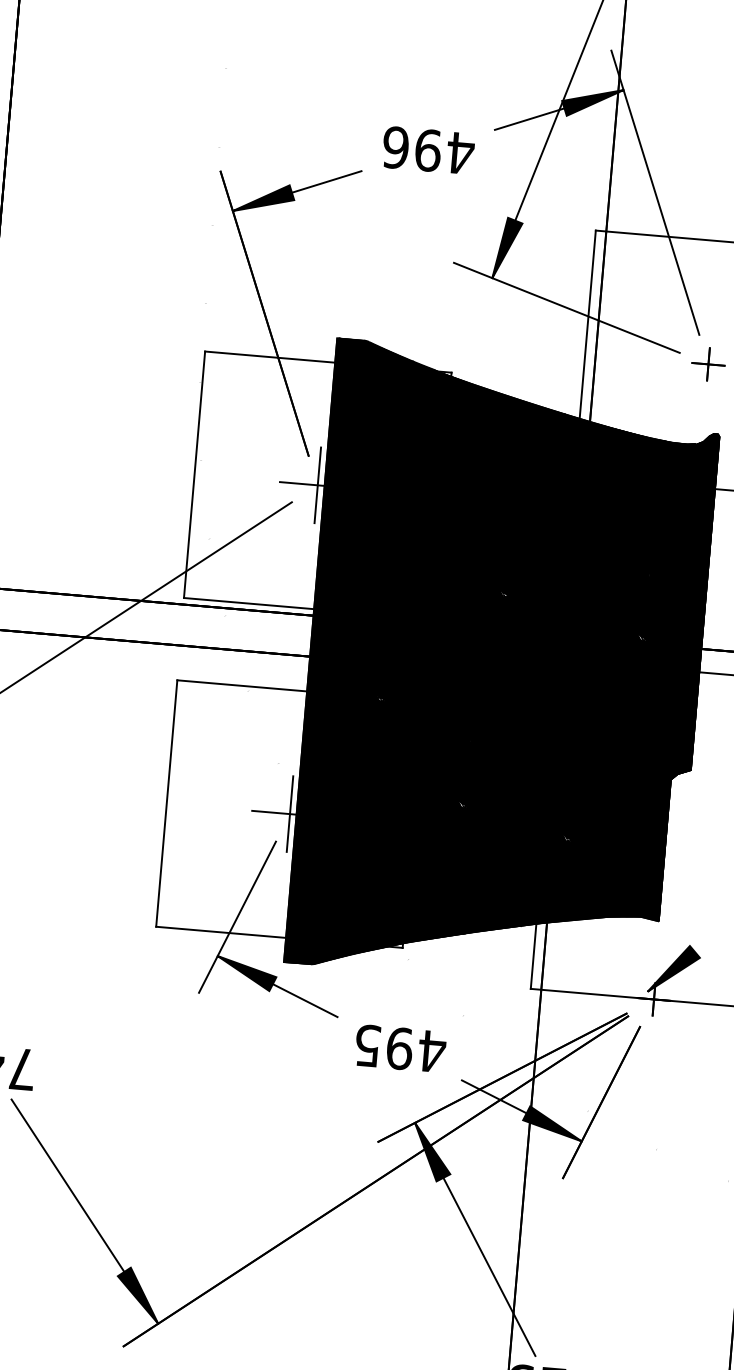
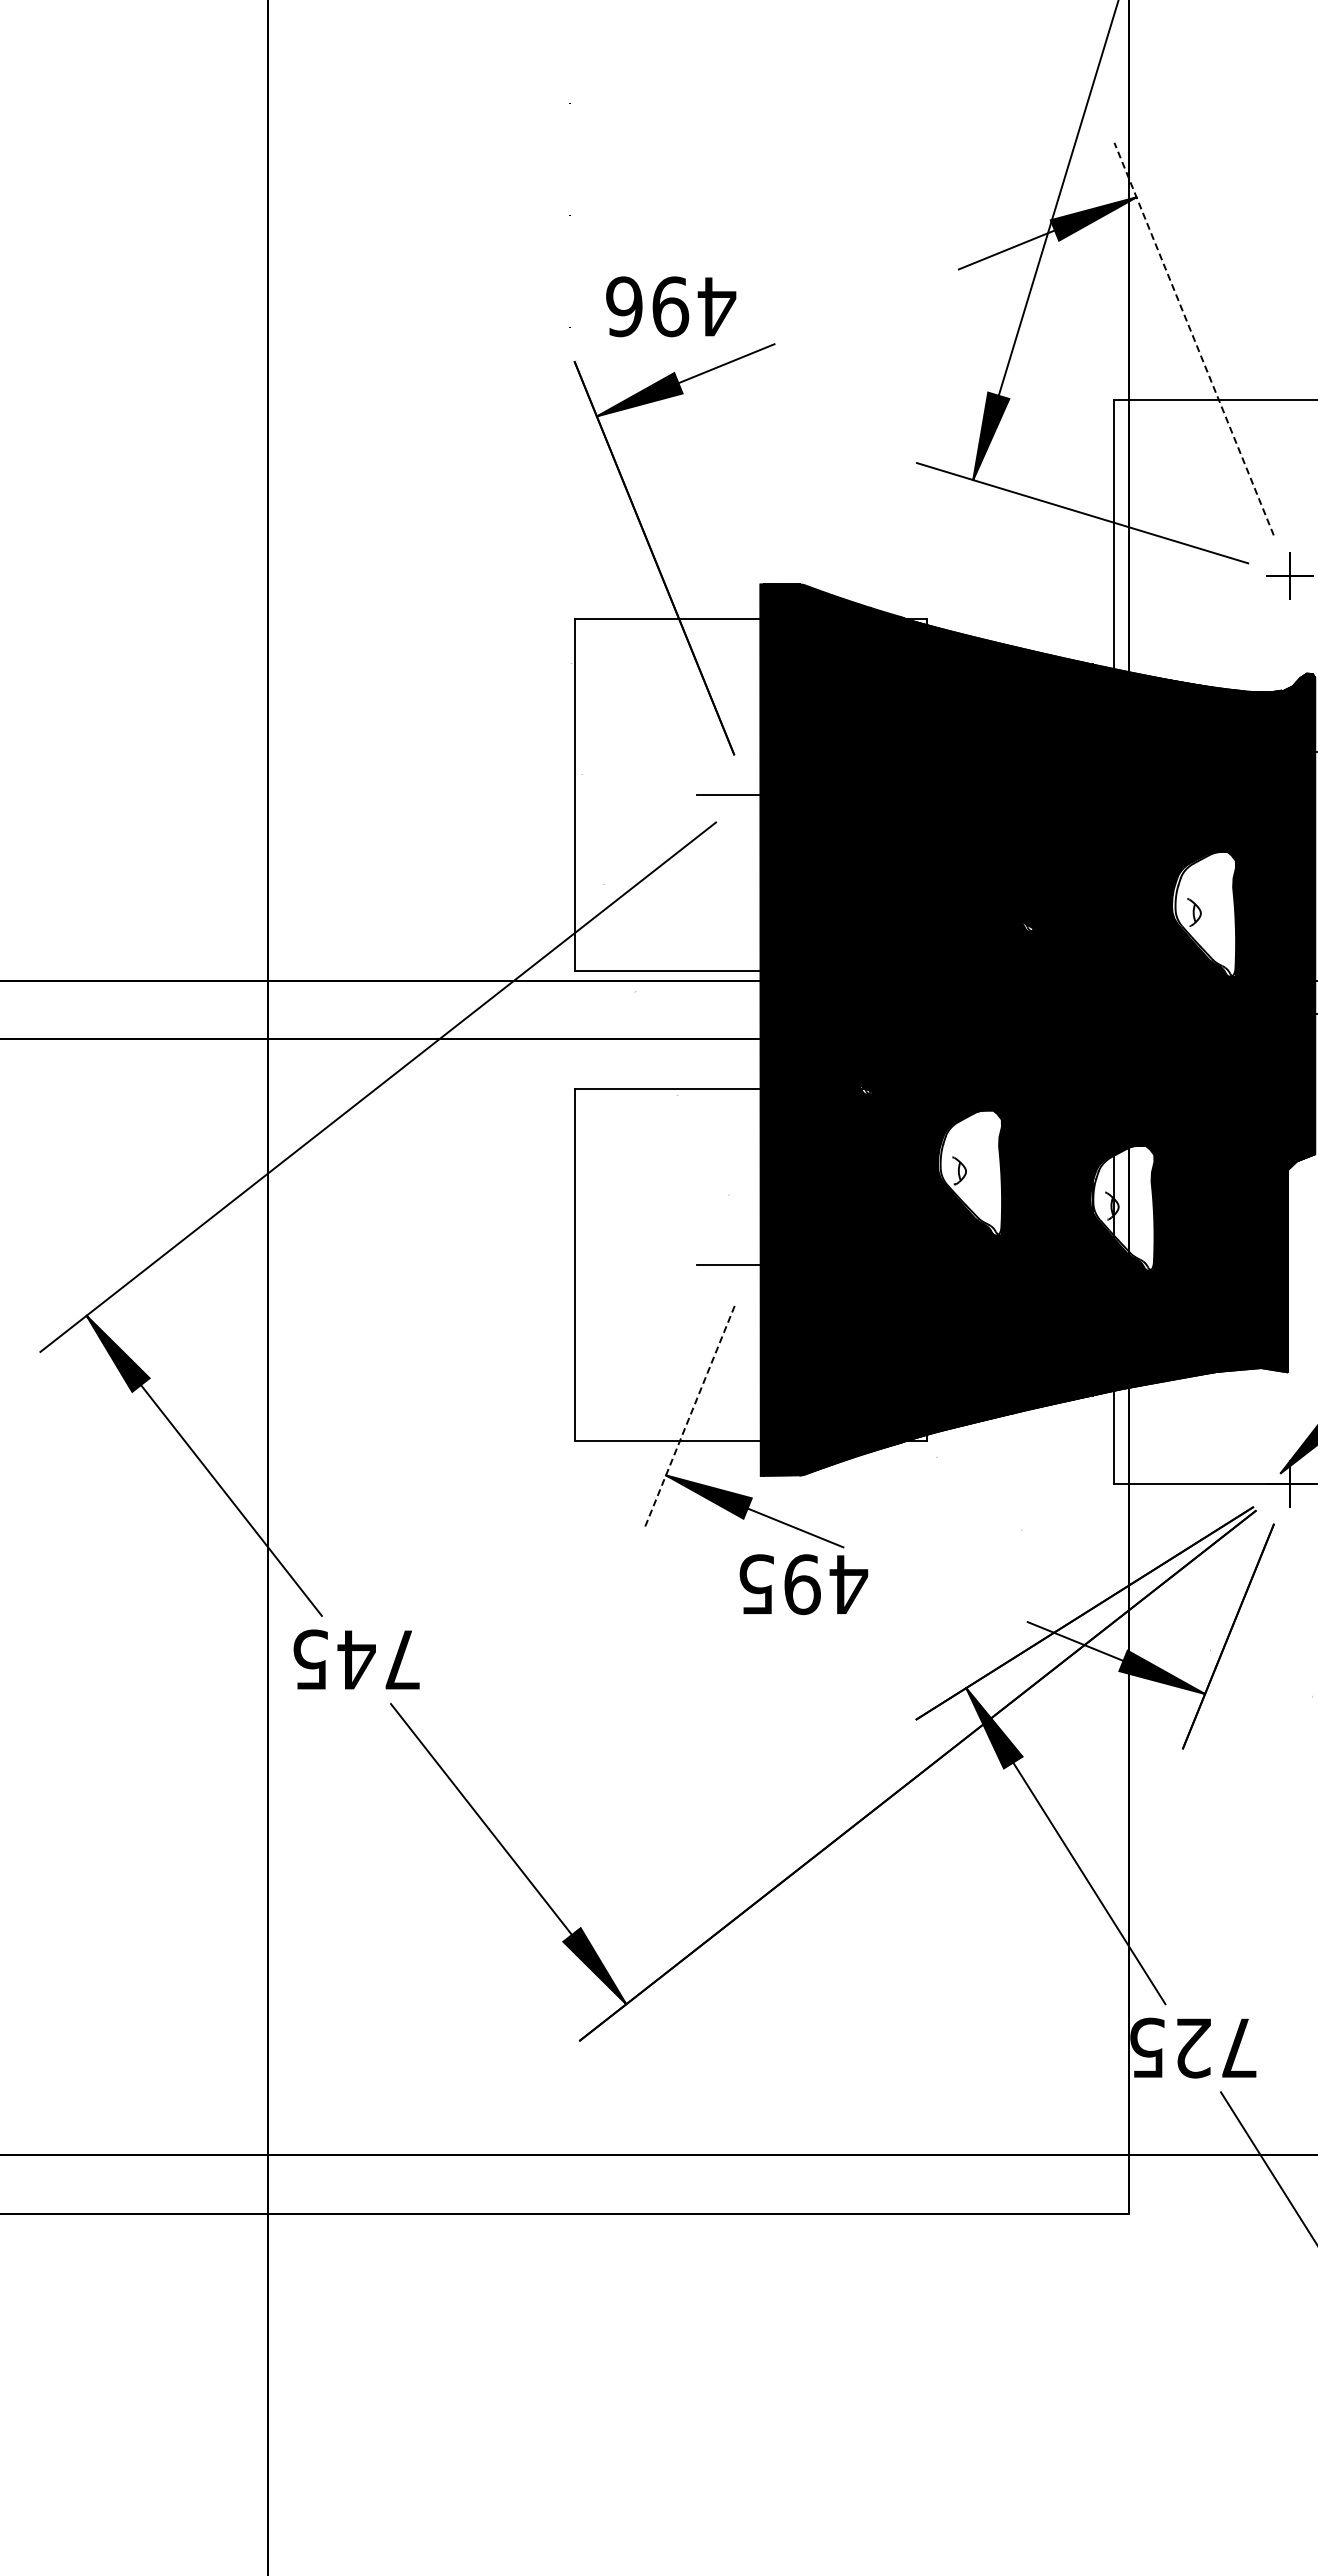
text: (428, 150) -> (671, 306), moved
line: (655, 193) -> (1194, 339), solid -> dashed
line: (317, 485) -> (750, 795), removed
fill: (628, 595) -> (1204, 913), removed
fill: (448, 761) -> (969, 1171), removed
fill: (553, 796) -> (1122, 1207), removed
line: (290, 814) -> (751, 1265), removed
line: (237, 916) -> (689, 1417), solid -> dashed
text: (400, 1048) -> (803, 1584), moved

